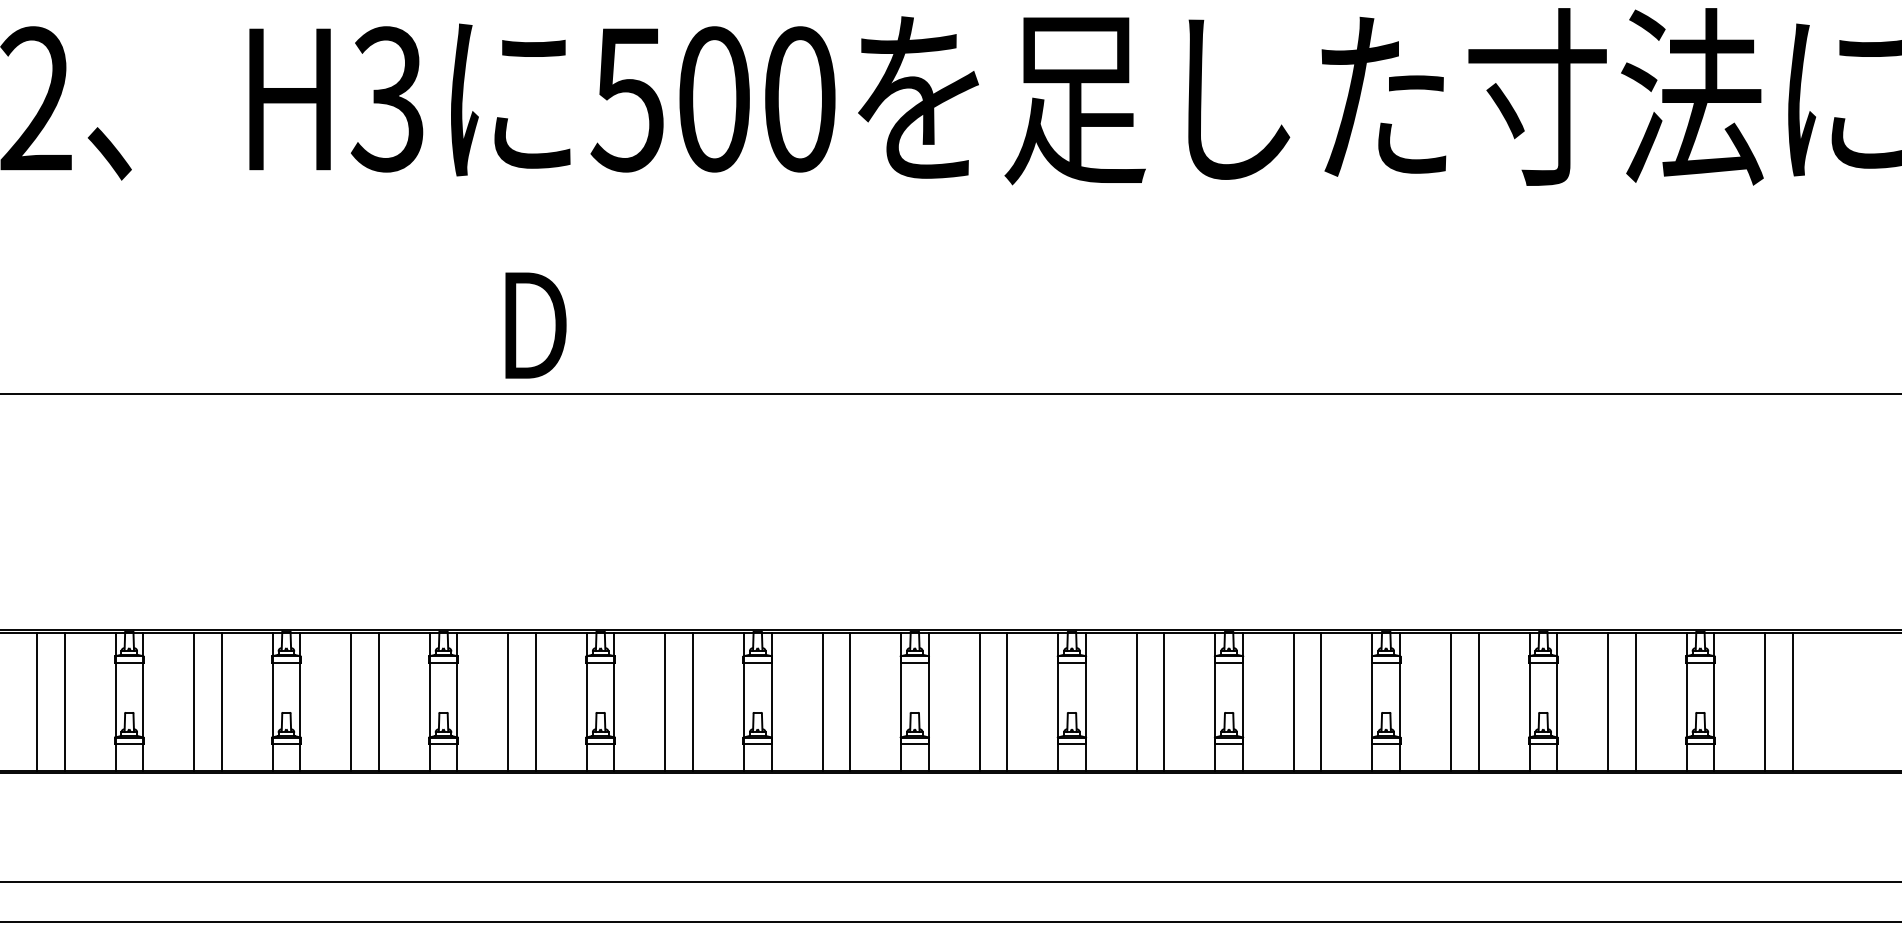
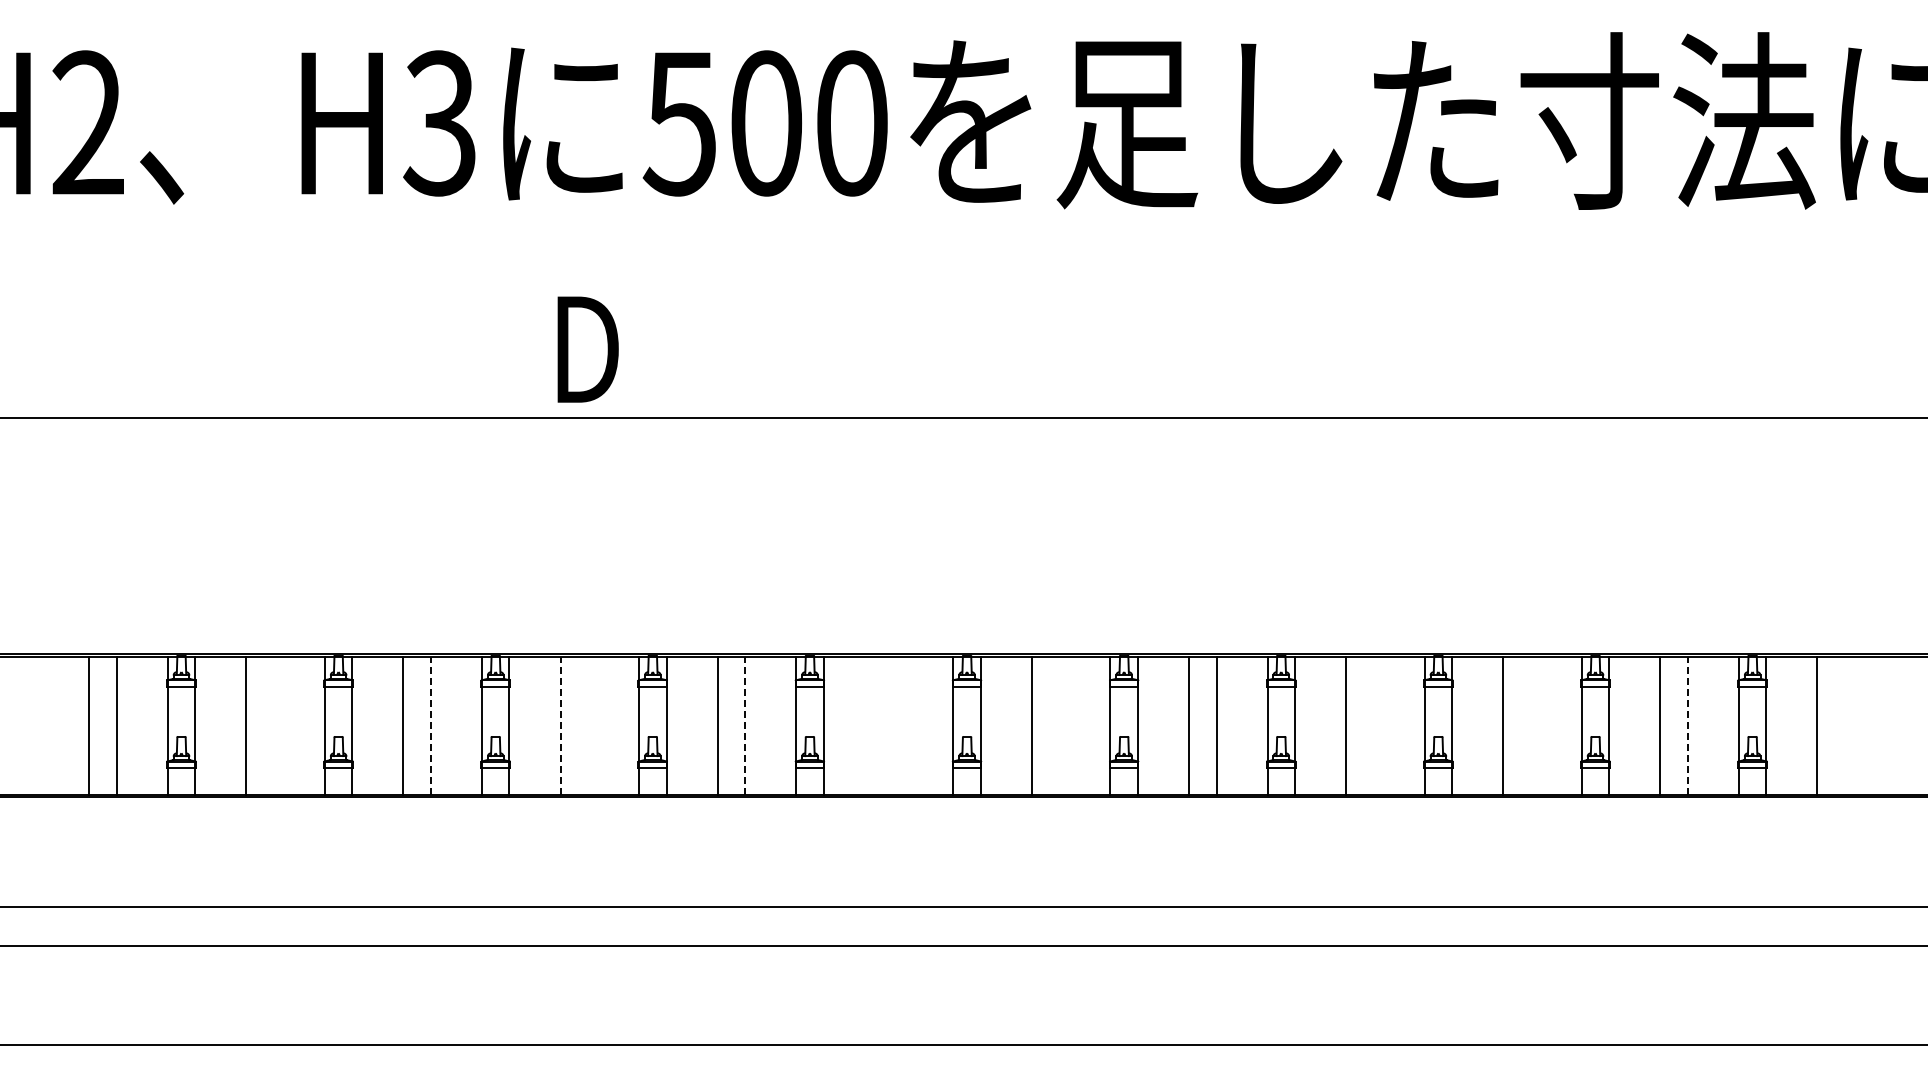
line: (221, 701) -> (273, 725), removed
line: (378, 701) -> (430, 725), solid -> dashed
line: (508, 701) -> (560, 725), solid -> dashed
line: (536, 701) -> (588, 725), removed
line: (693, 701) -> (745, 725), solid -> dashed
line: (822, 701) -> (874, 725), removed
line: (850, 701) -> (902, 725), removed
line: (1007, 701) -> (1059, 725), removed
line: (1321, 701) -> (1373, 725), removed
line: (1478, 701) -> (1530, 725), removed
line: (1635, 701) -> (1687, 725), solid -> dashed
line: (1792, 701) -> (1844, 725), removed

